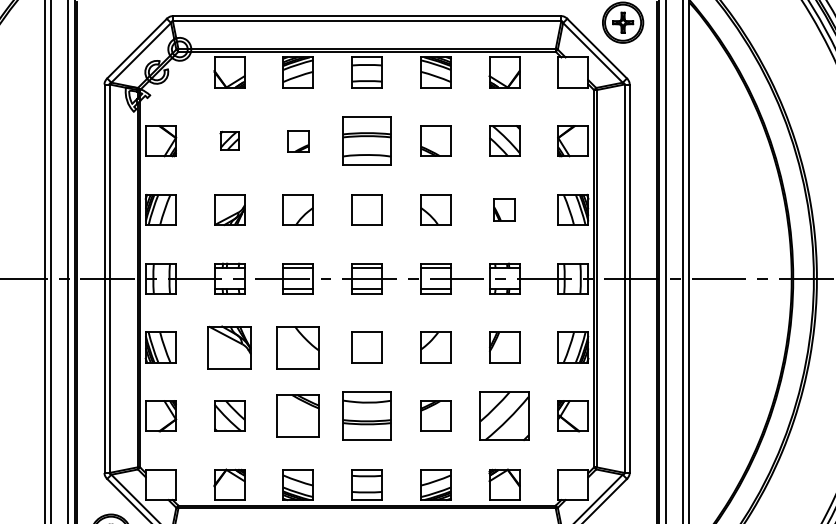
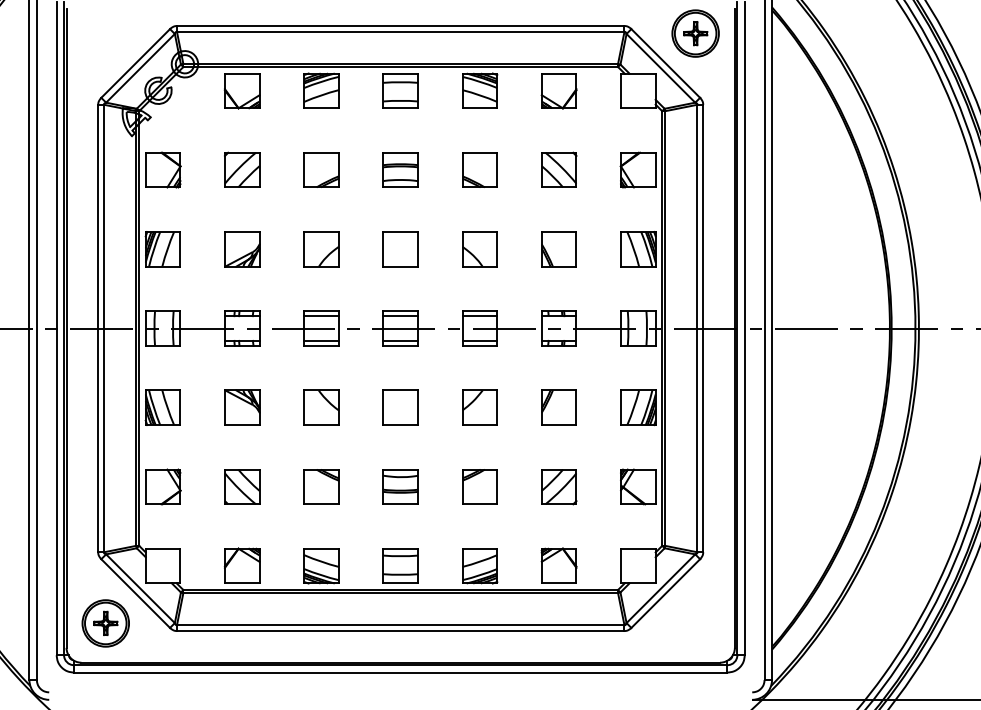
part: (229, 140) -> (242, 169), size x1.67
part: (298, 140) -> (321, 169), size x1.43
part: (366, 140) -> (400, 169), size x0.62
part: (504, 210) -> (558, 249), size x1.43
part: (229, 347) -> (242, 407), size x0.71
part: (298, 347) -> (321, 407), size x0.71
part: (298, 415) -> (321, 486), size x0.71
part: (366, 415) -> (400, 486), size x0.62
part: (504, 416) -> (559, 487), size x0.62

